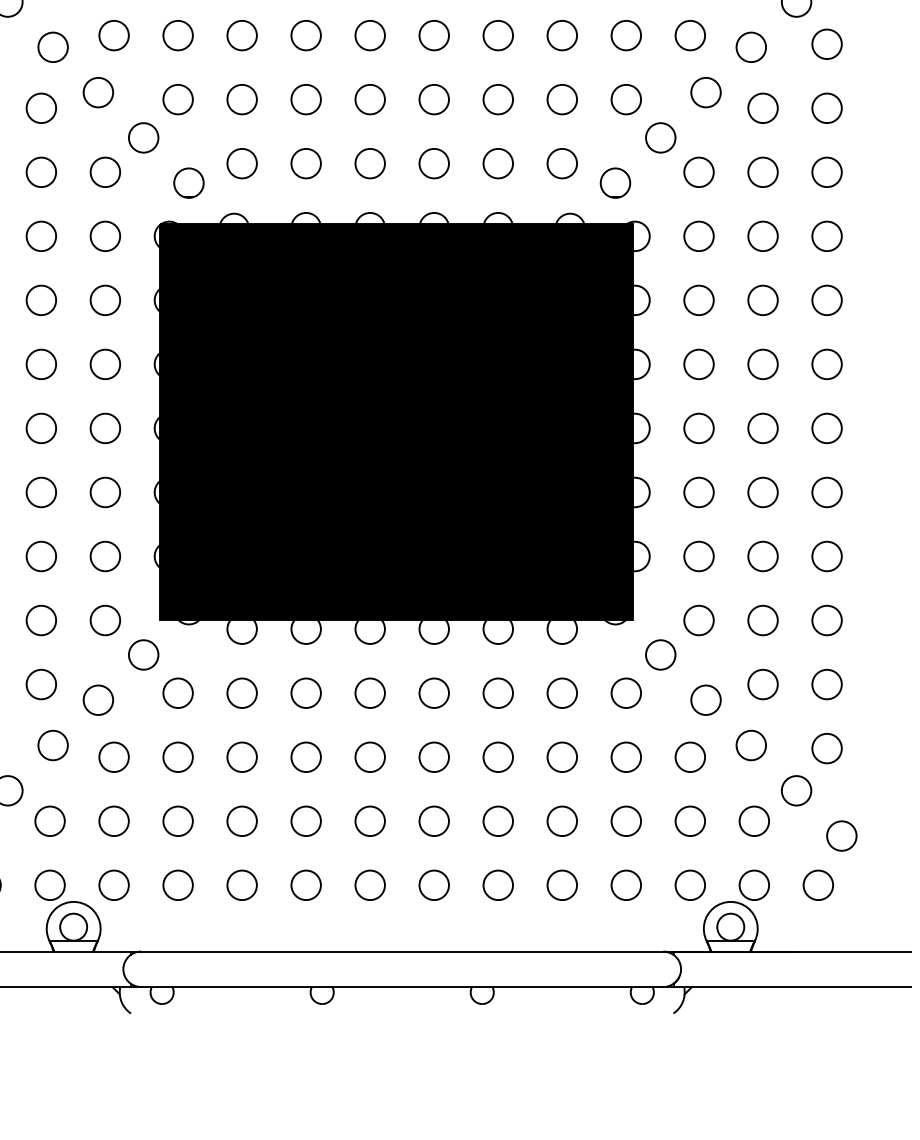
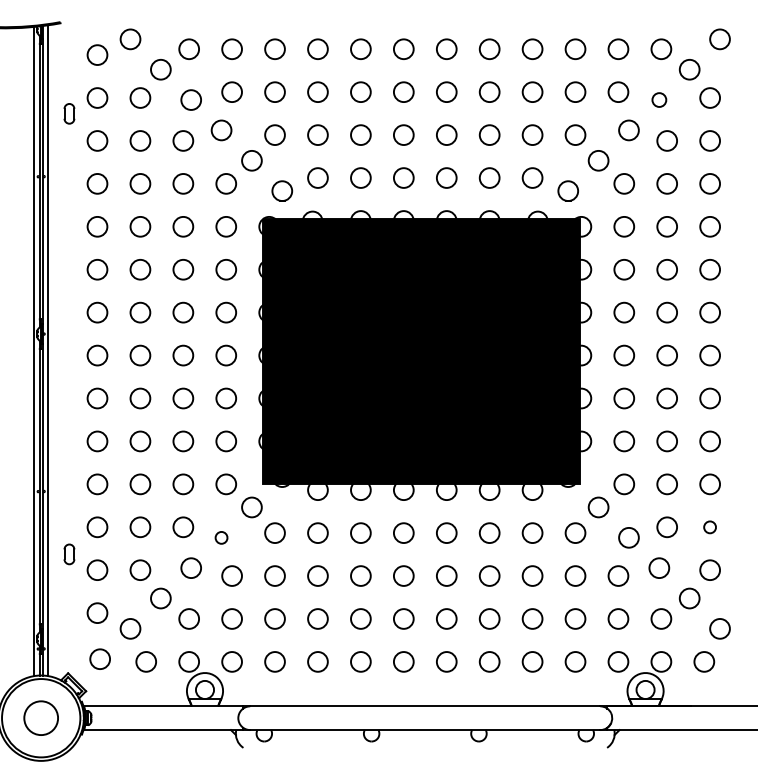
circle: (751, 46) -> (659, 99), size x0.7
circle: (826, 684) -> (709, 527), size x0.6
circle: (98, 699) -> (221, 537), size x0.6

